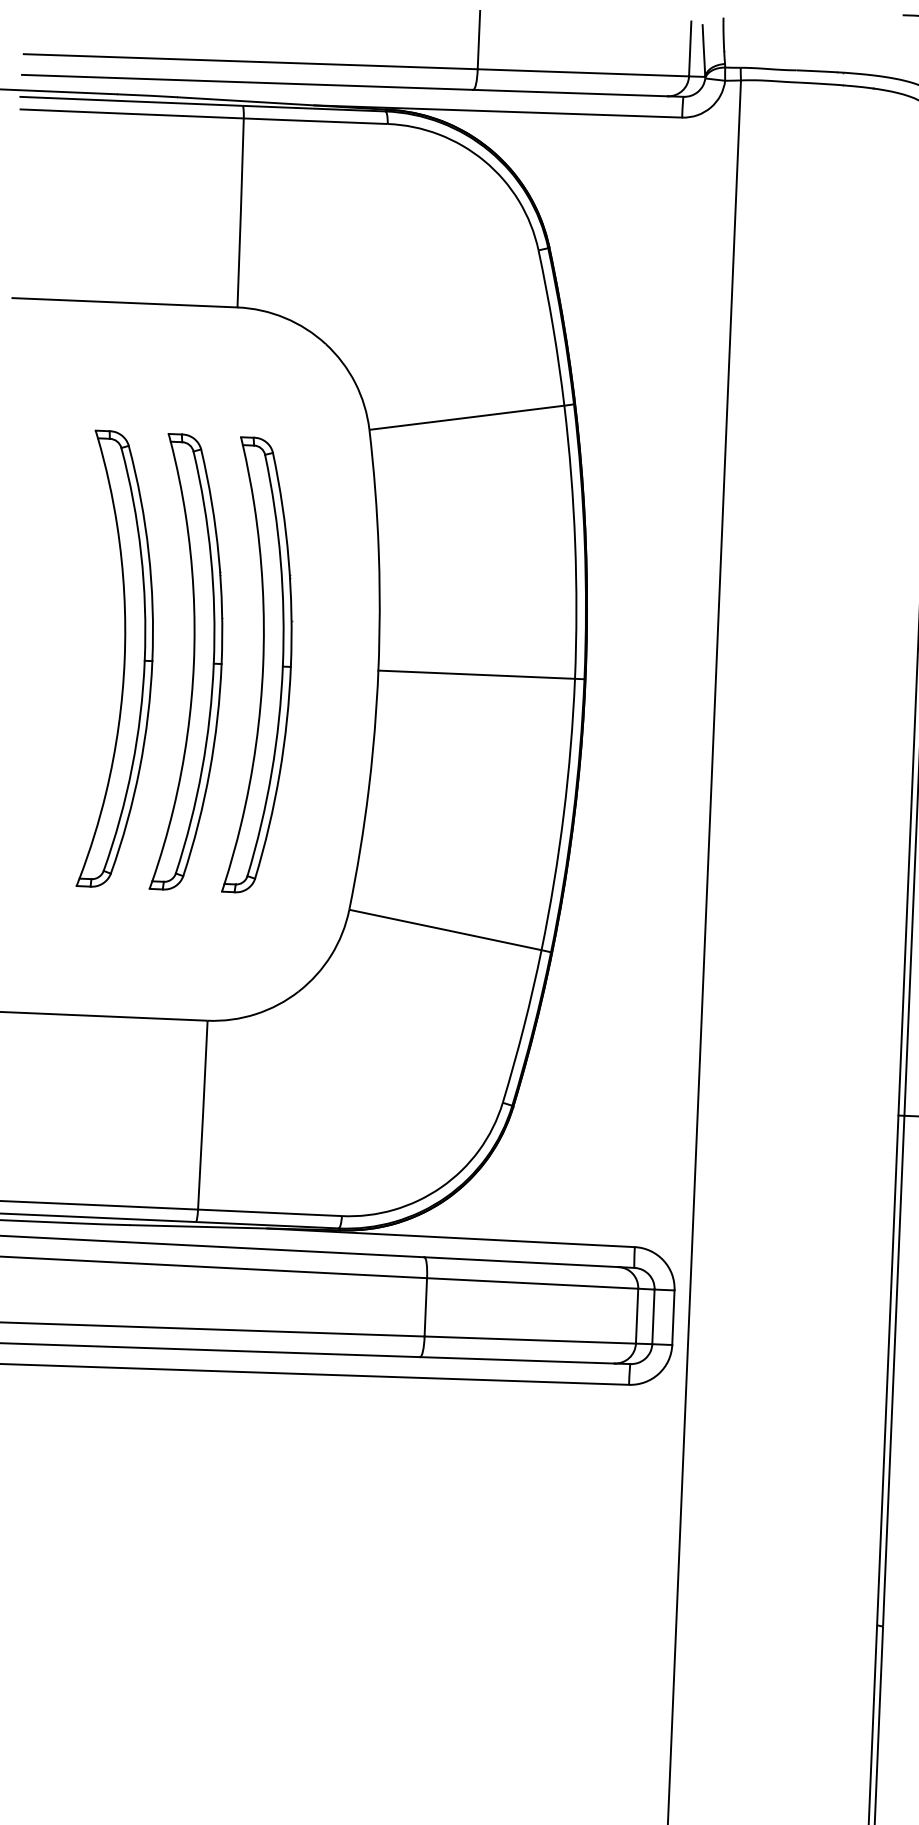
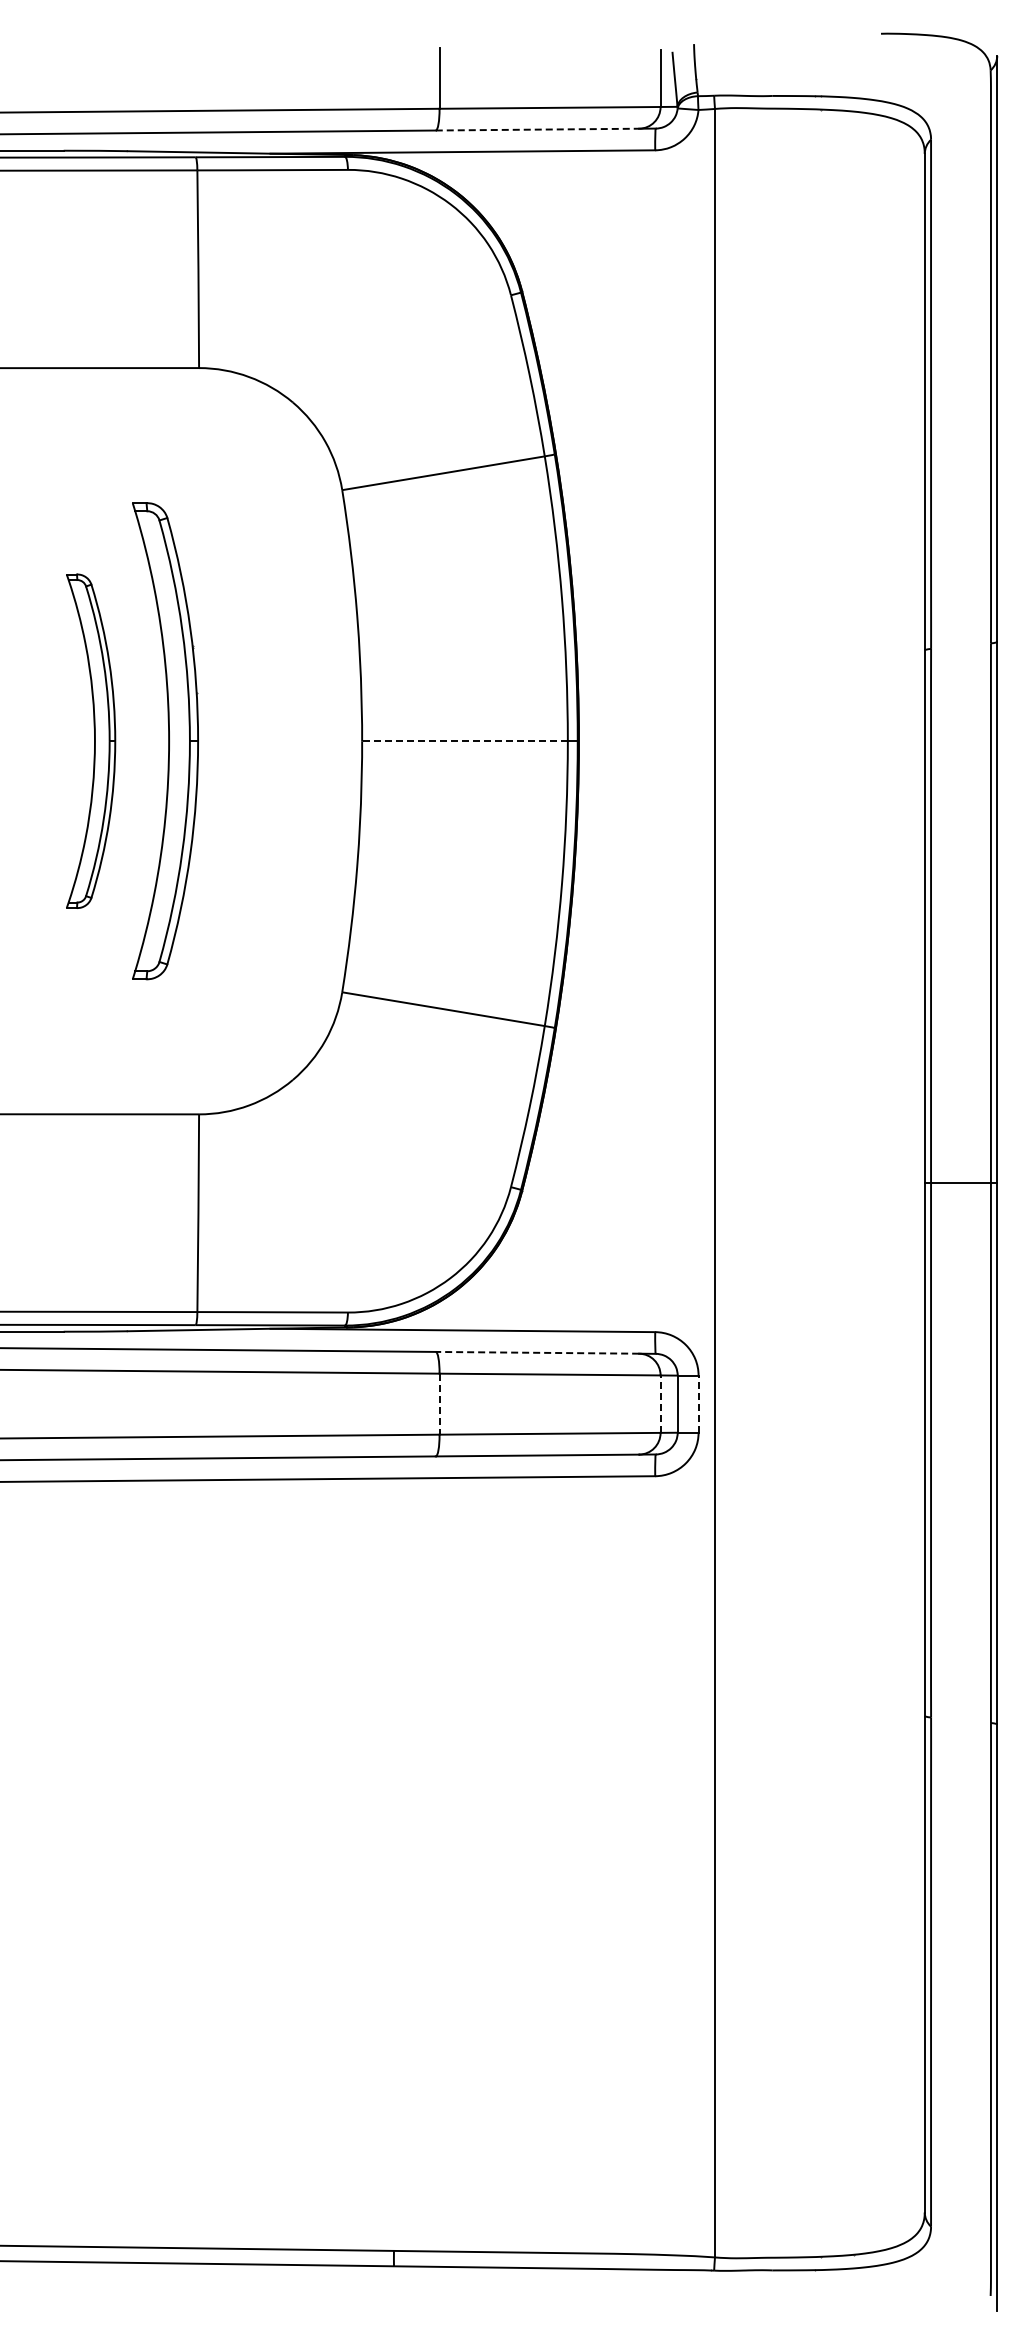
line: (570, 92) -> (537, 129), solid -> dashed
part: (118, 659) -> (90, 741), size x0.7
part: (261, 665) -> (239, 740), removed
line: (477, 675) -> (465, 741), solid -> dashed
line: (521, 1261) -> (537, 1352), solid -> dashed
line: (425, 1307) -> (439, 1404), solid -> dashed
line: (636, 1316) -> (660, 1404), solid -> dashed
line: (673, 1318) -> (698, 1404), solid -> dashed

